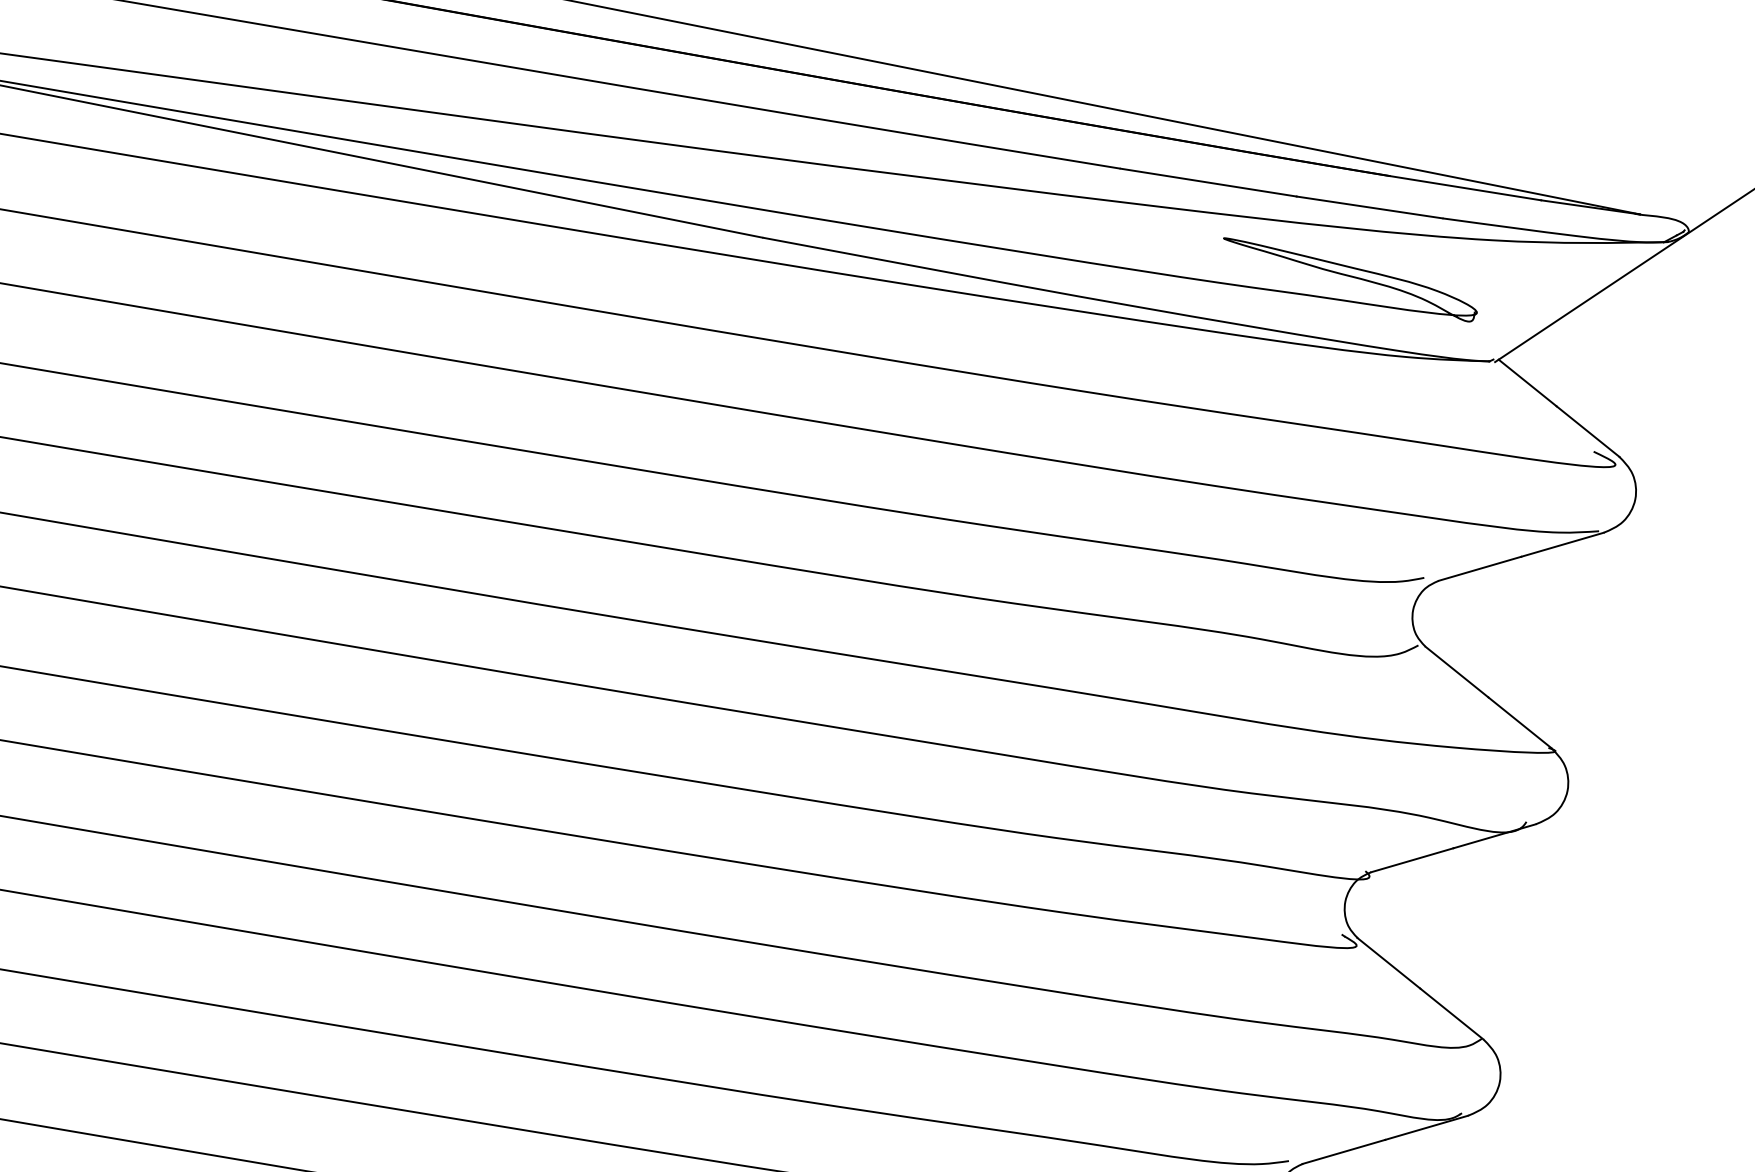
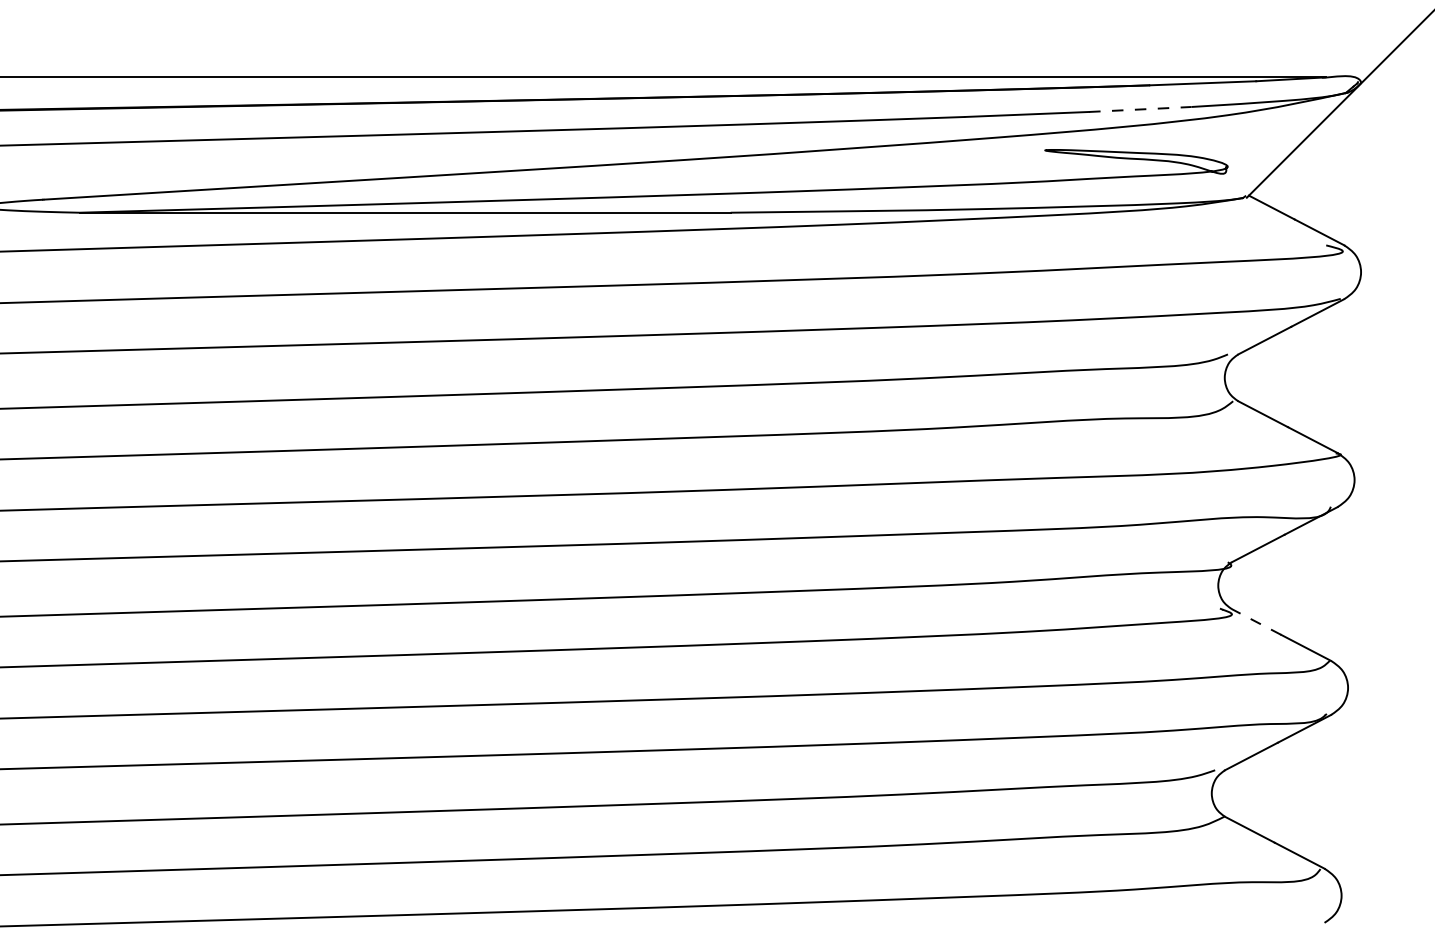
line: (1369, 207) -> (1140, 109), solid -> dashed
line: (1387, 962) -> (1255, 621), solid -> dashed

